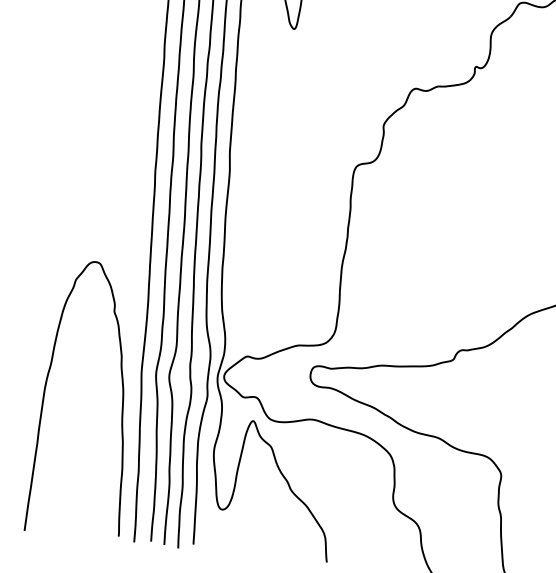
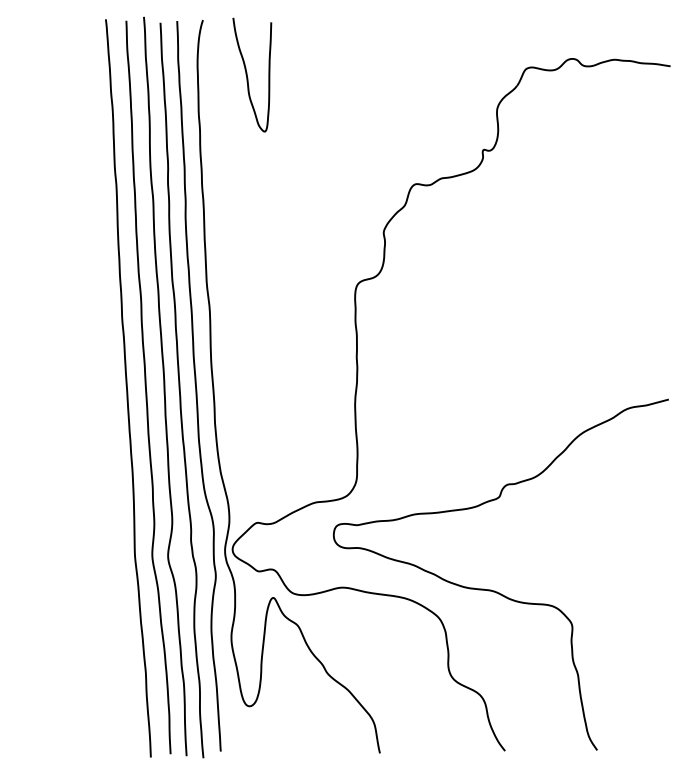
curve: (121, 403) -> (116, 596), removed

